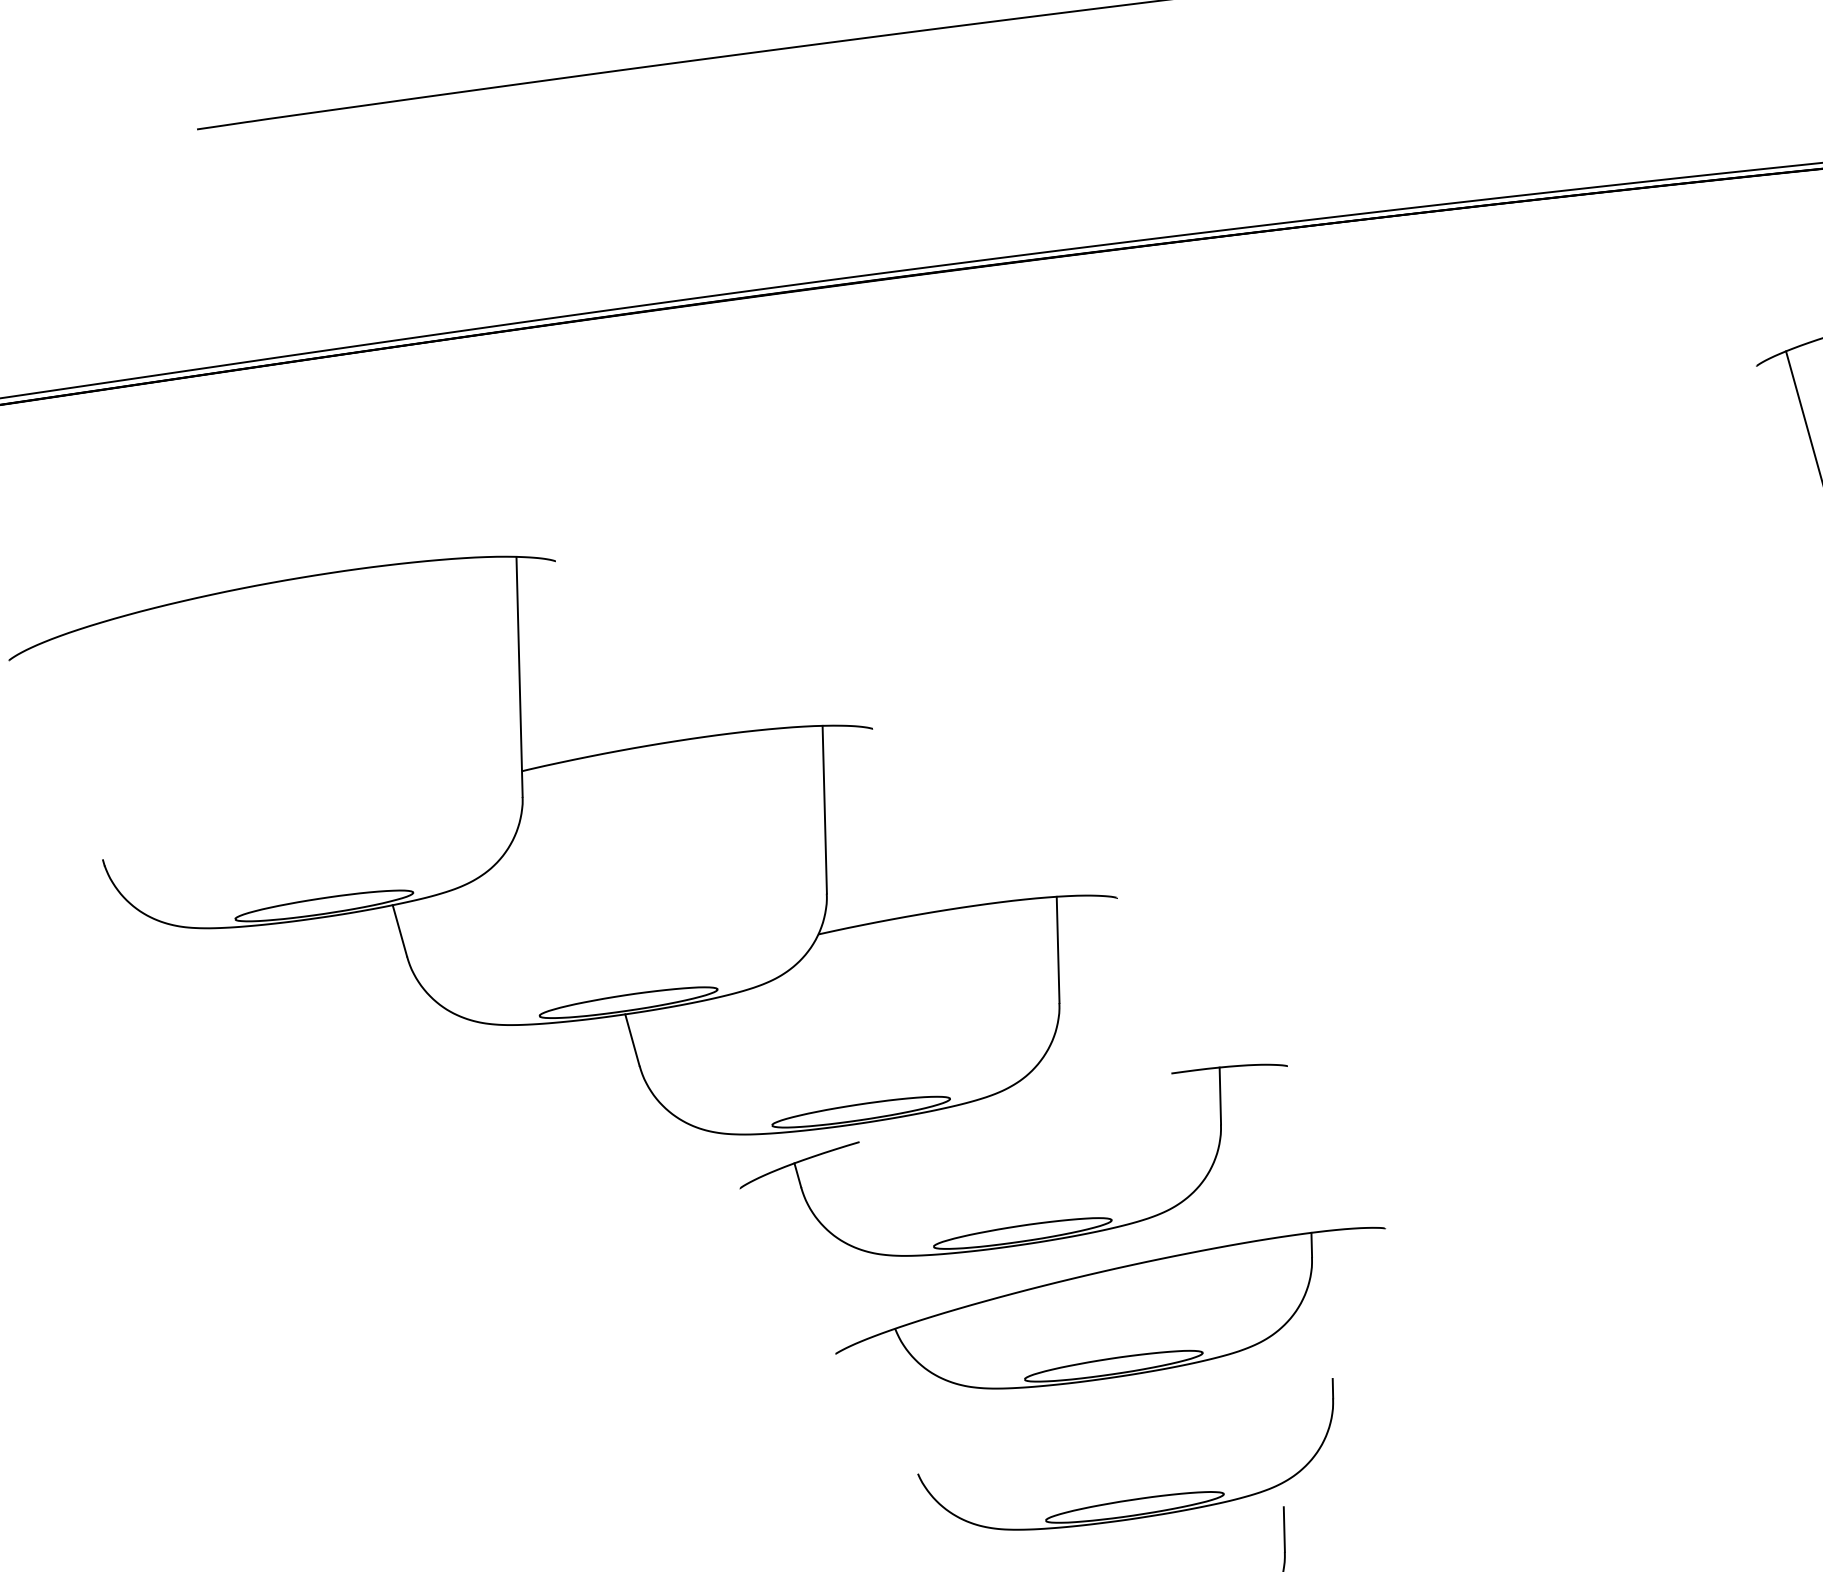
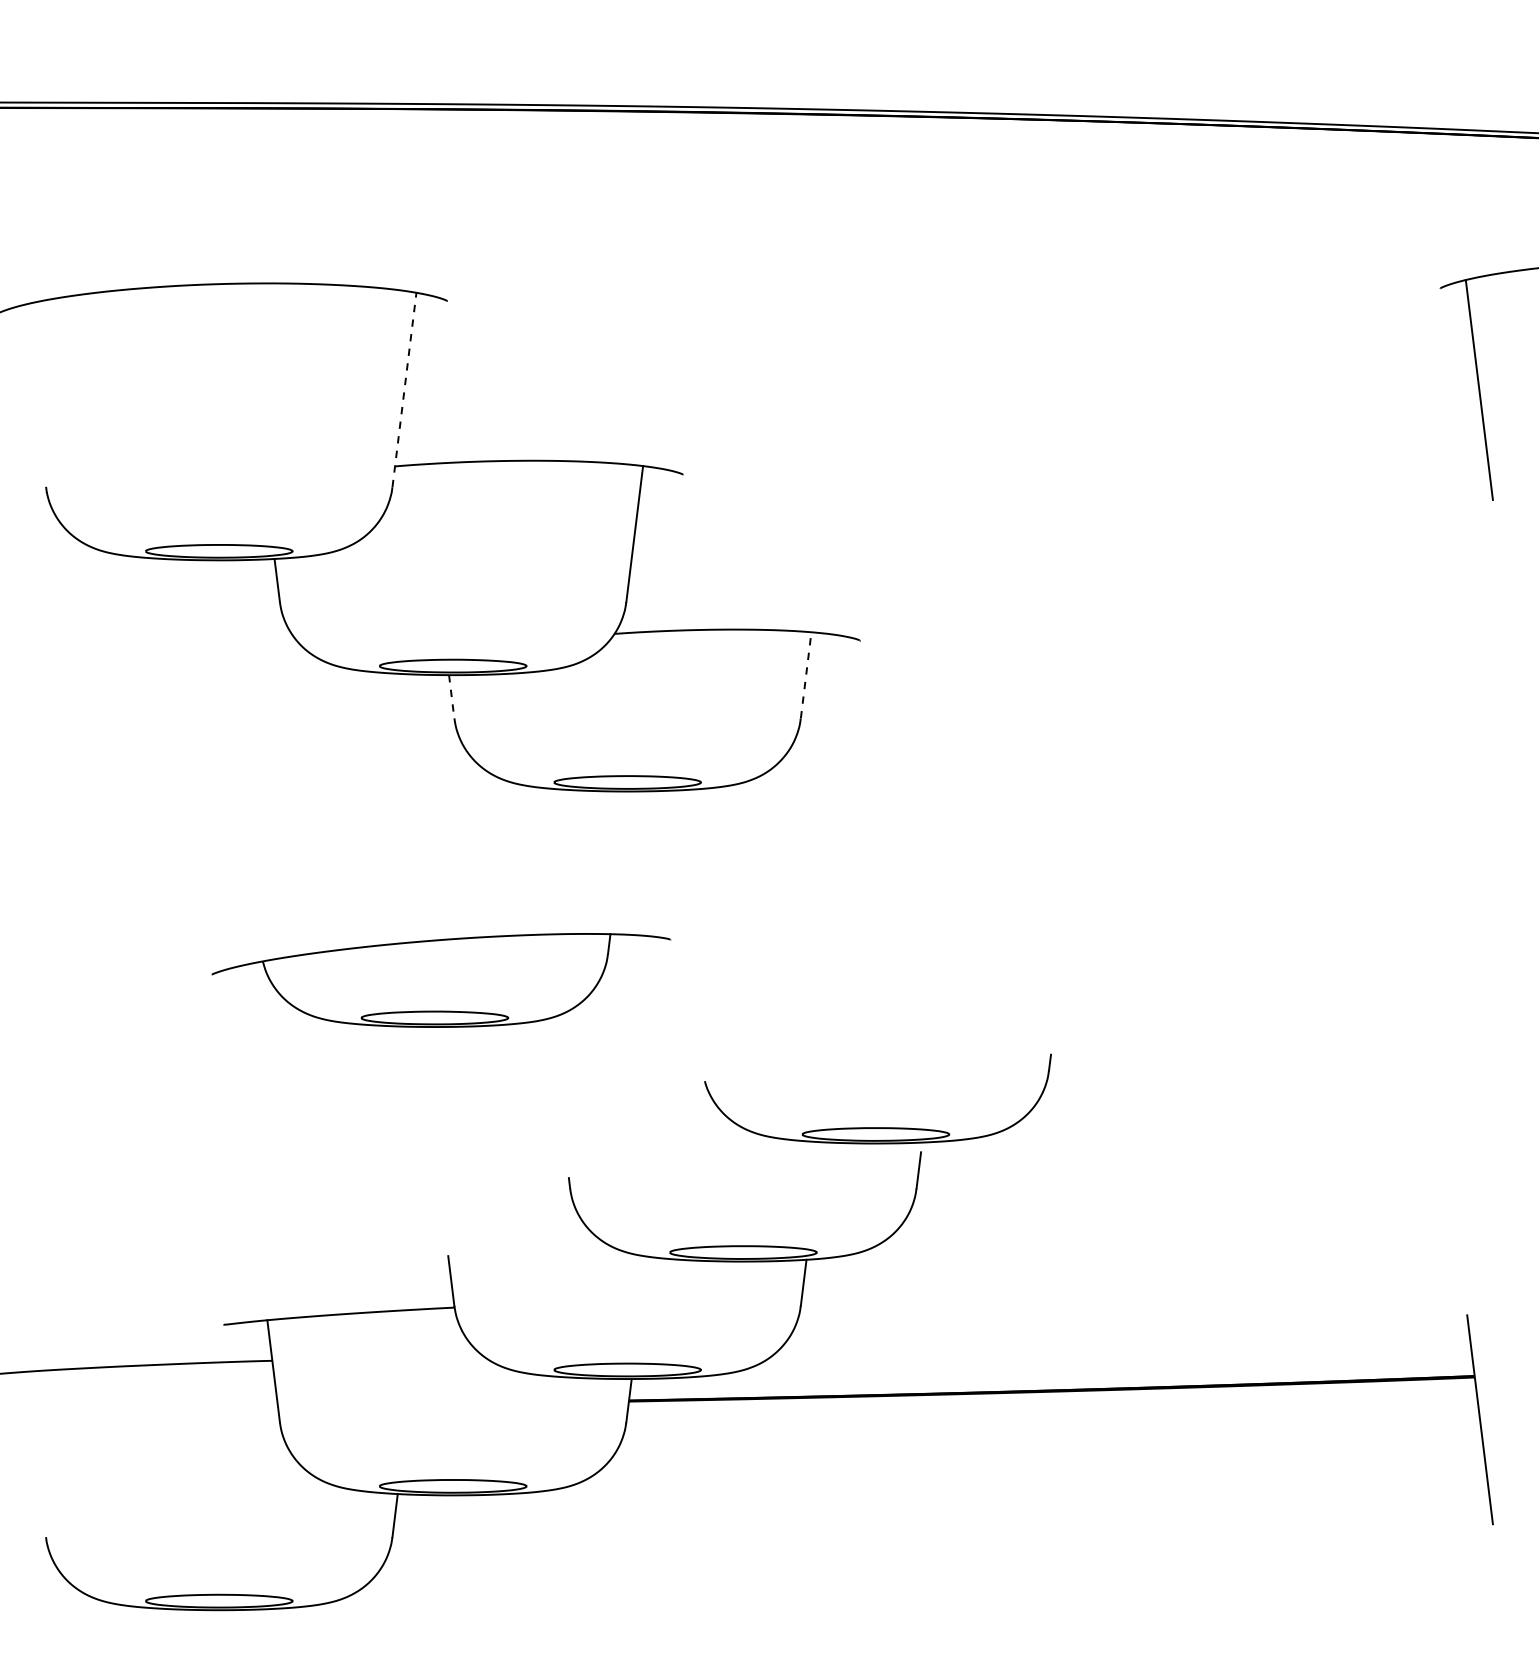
line: (519, 677) -> (404, 390), solid -> dashed
line: (1058, 948) -> (806, 674), solid -> dashed
line: (632, 1039) -> (451, 696), solid -> dashed
part: (1027, 1223) -> (748, 892), removed
part: (1115, 1319) -> (441, 980), moved
part: (1135, 1498) -> (877, 1127), moved

